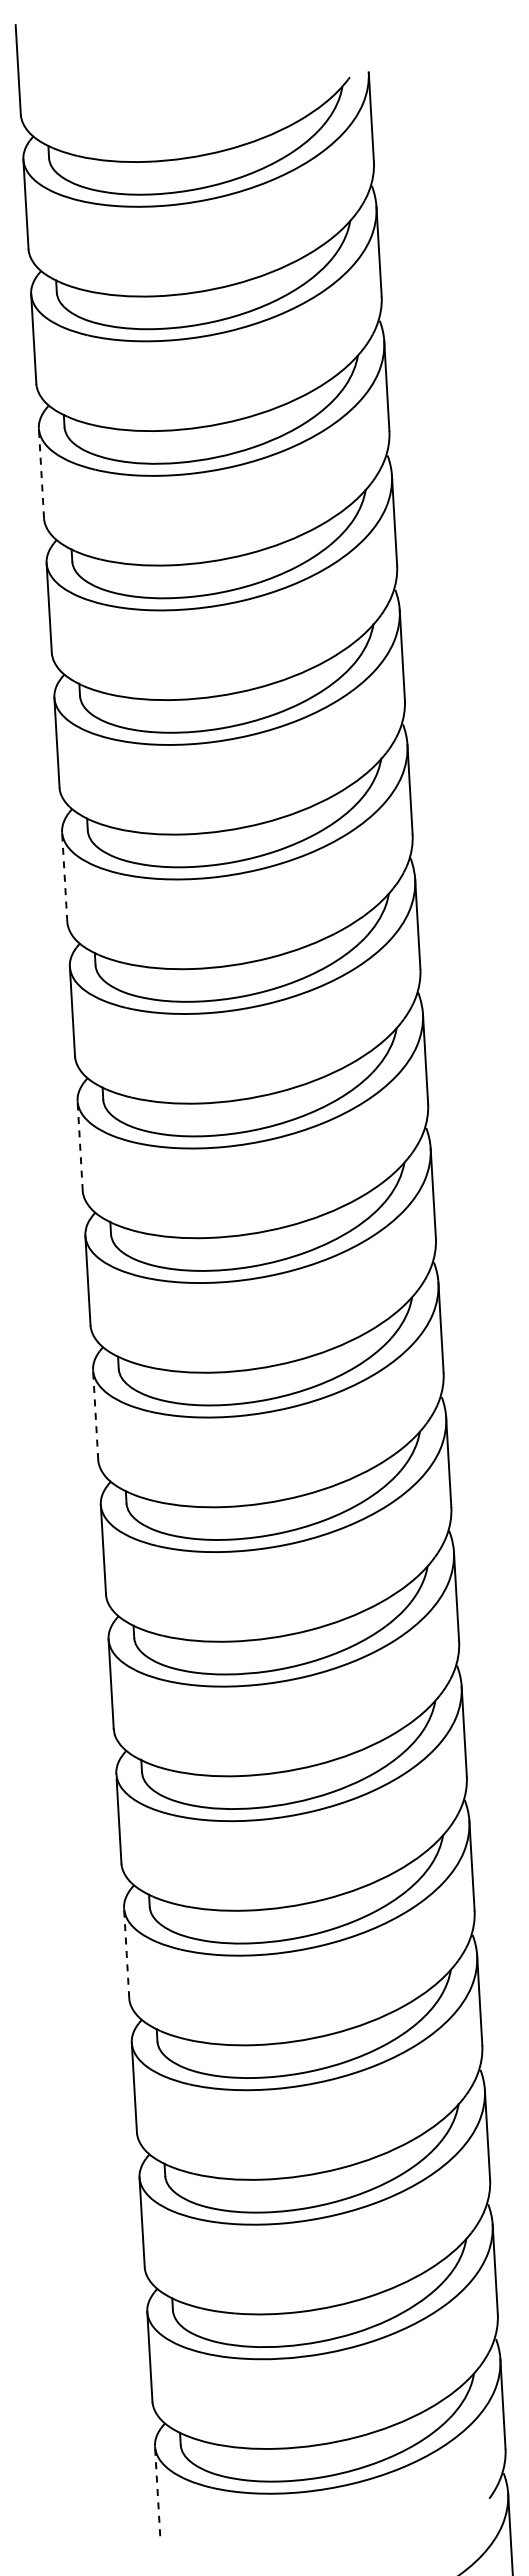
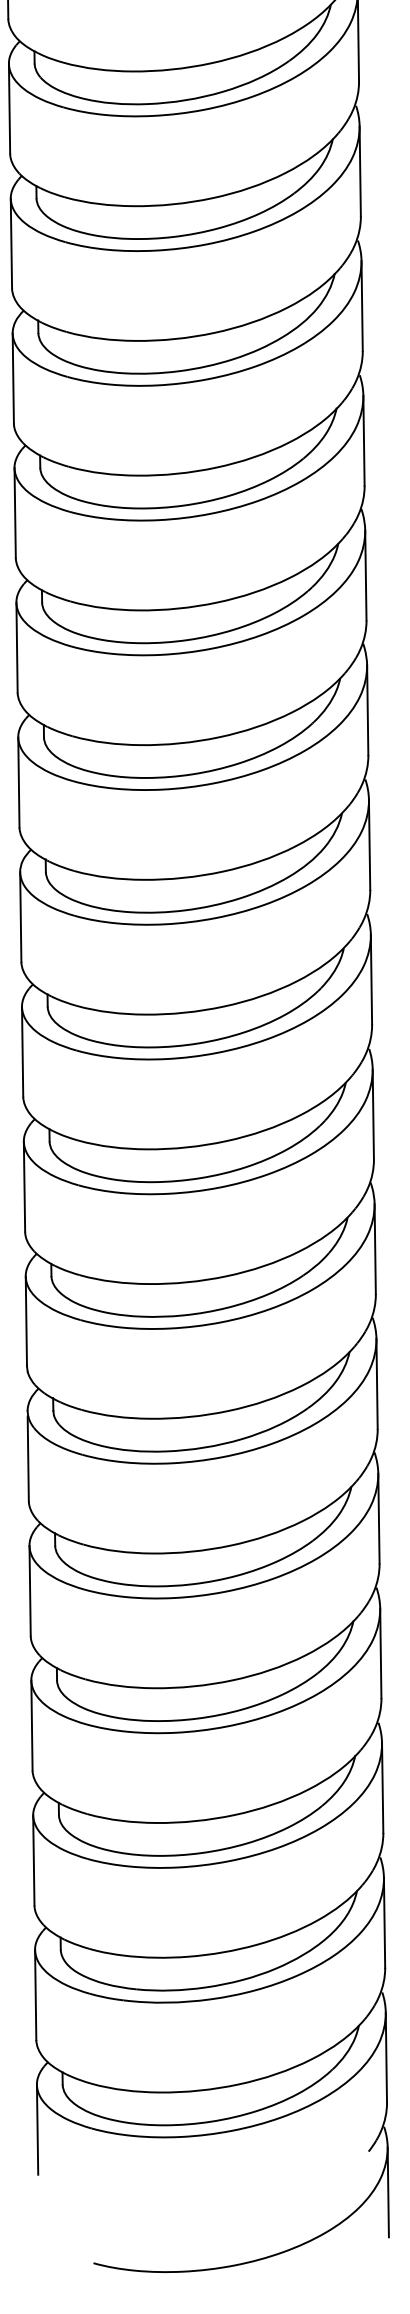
line: (41, 473) -> (9, 108), dashed -> solid
line: (64, 877) -> (14, 513), dashed -> solid
line: (80, 1146) -> (19, 782), dashed -> solid
line: (95, 1415) -> (22, 1052), dashed -> solid
line: (126, 1953) -> (29, 1591), dashed -> solid
line: (157, 2491) -> (37, 2129), dashed -> solid

